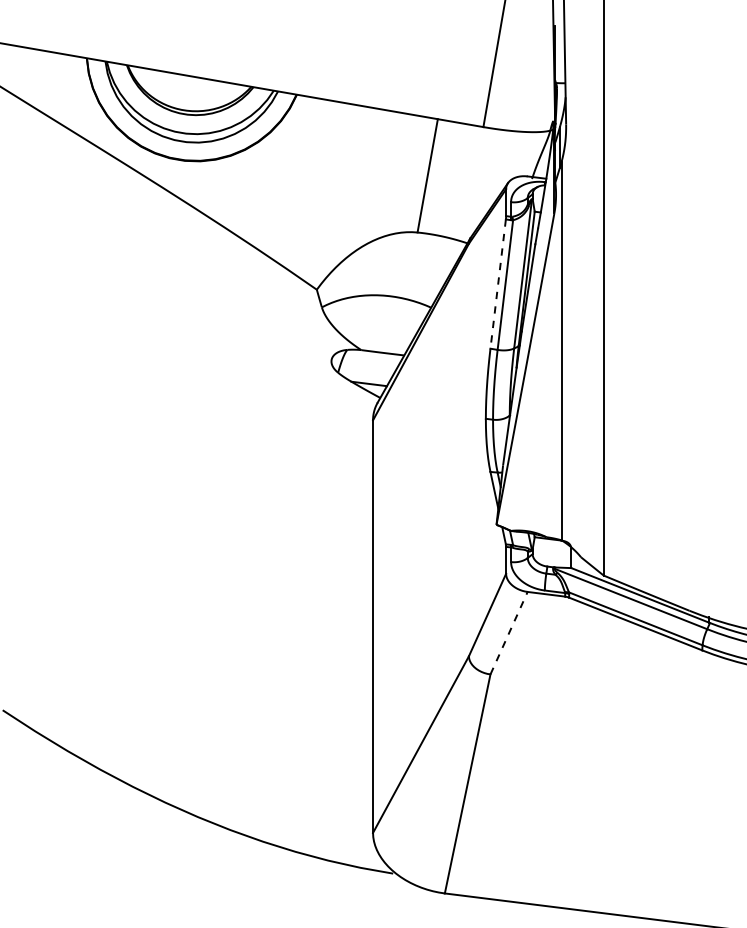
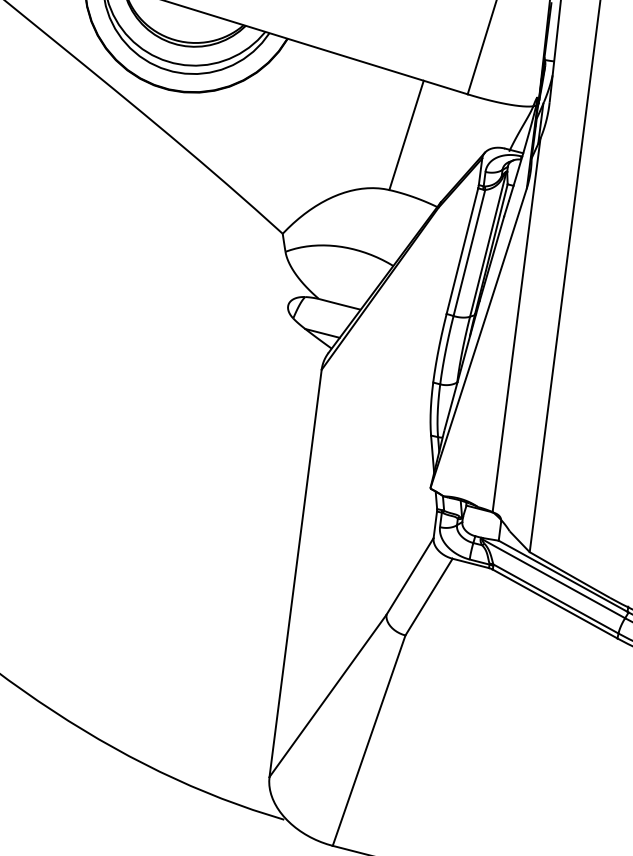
line: (498, 284) -> (462, 251), dashed -> solid
line: (509, 632) -> (429, 596), dashed -> solid

